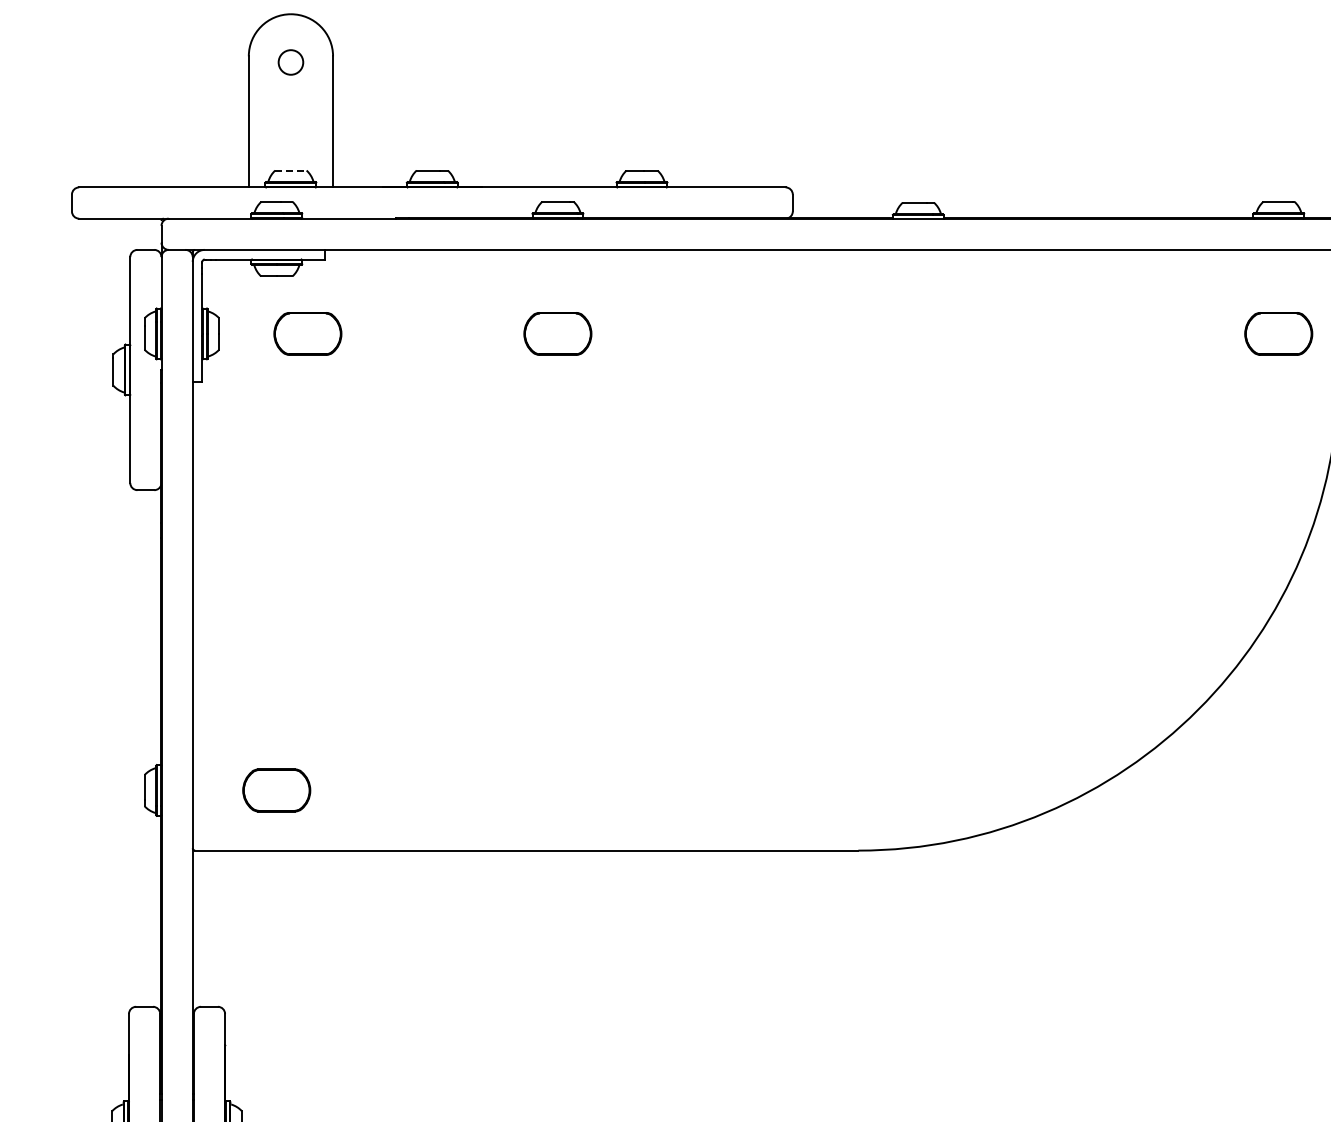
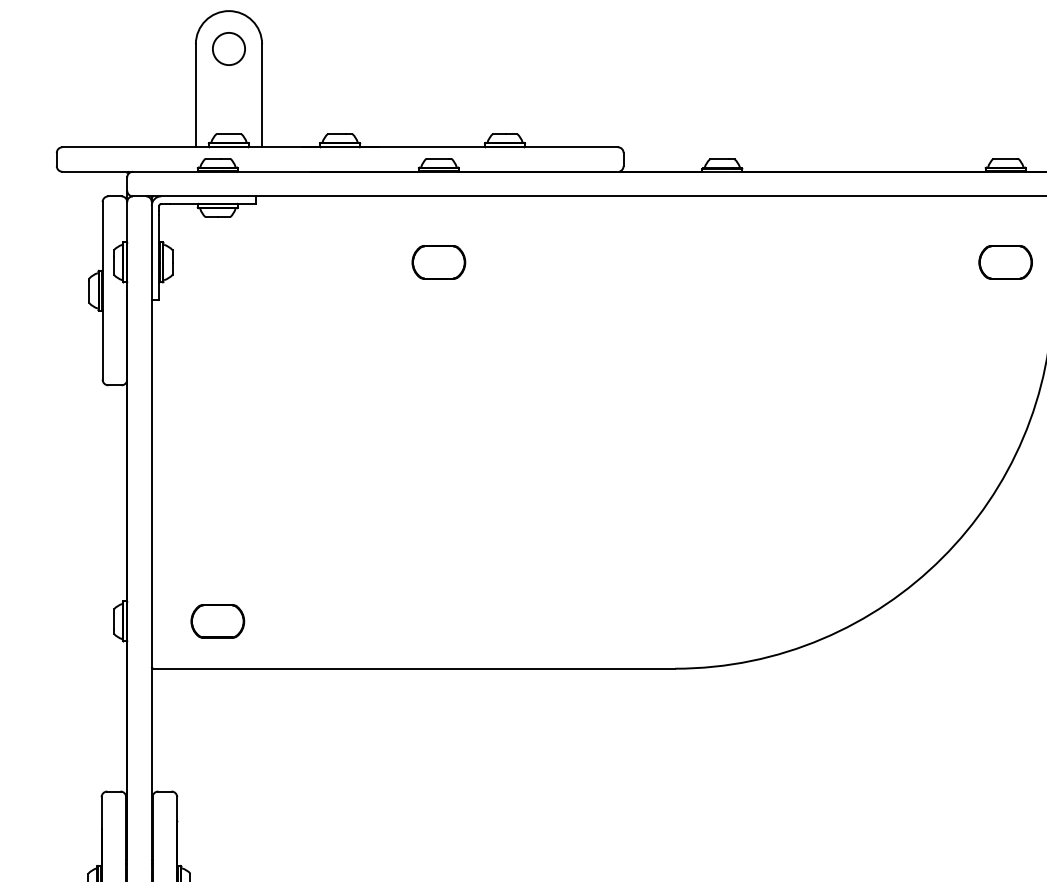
circle: (290, 62) -> (228, 49), size x1.67
line: (290, 170) -> (228, 133), dashed -> solid
part: (307, 333) -> (242, 262), removed

